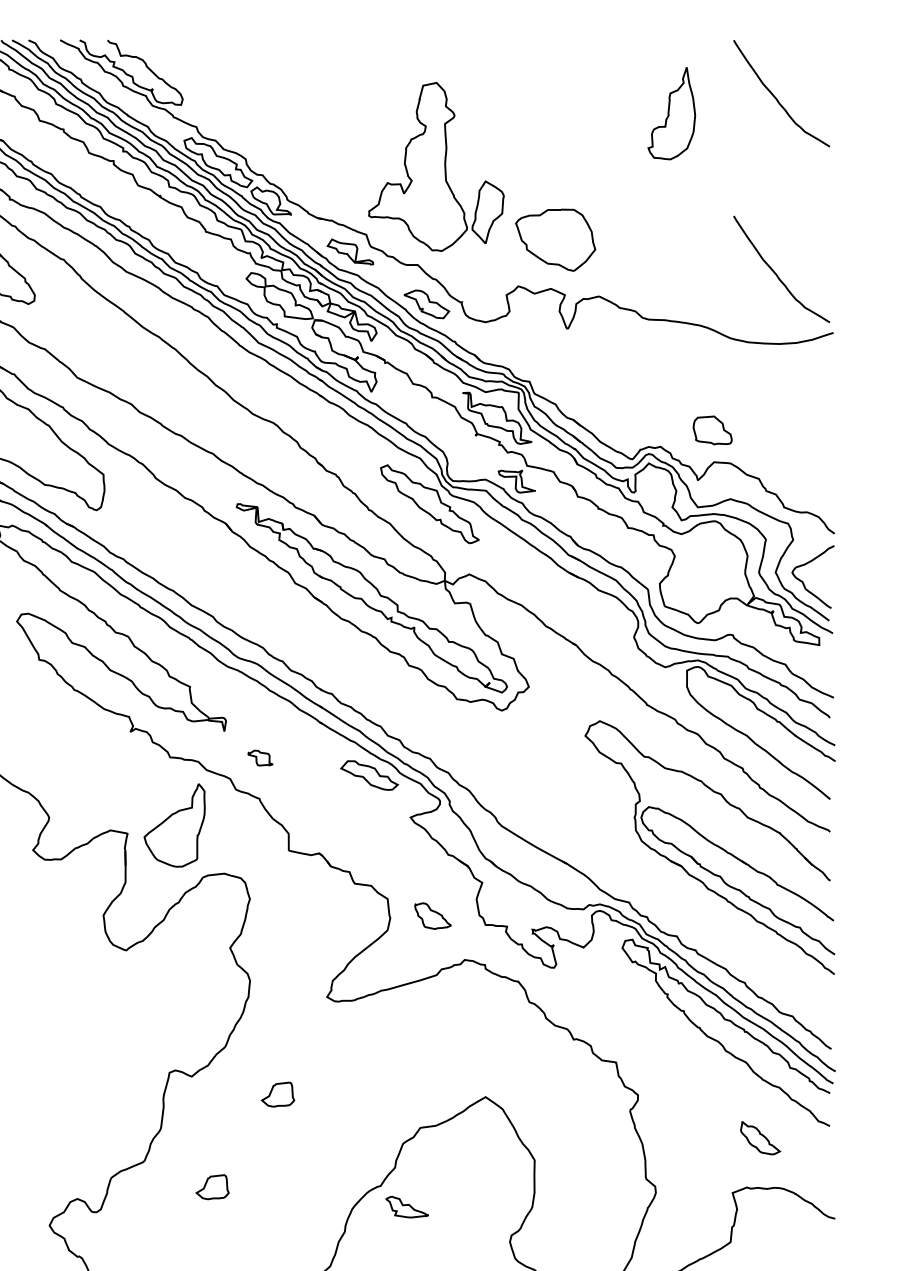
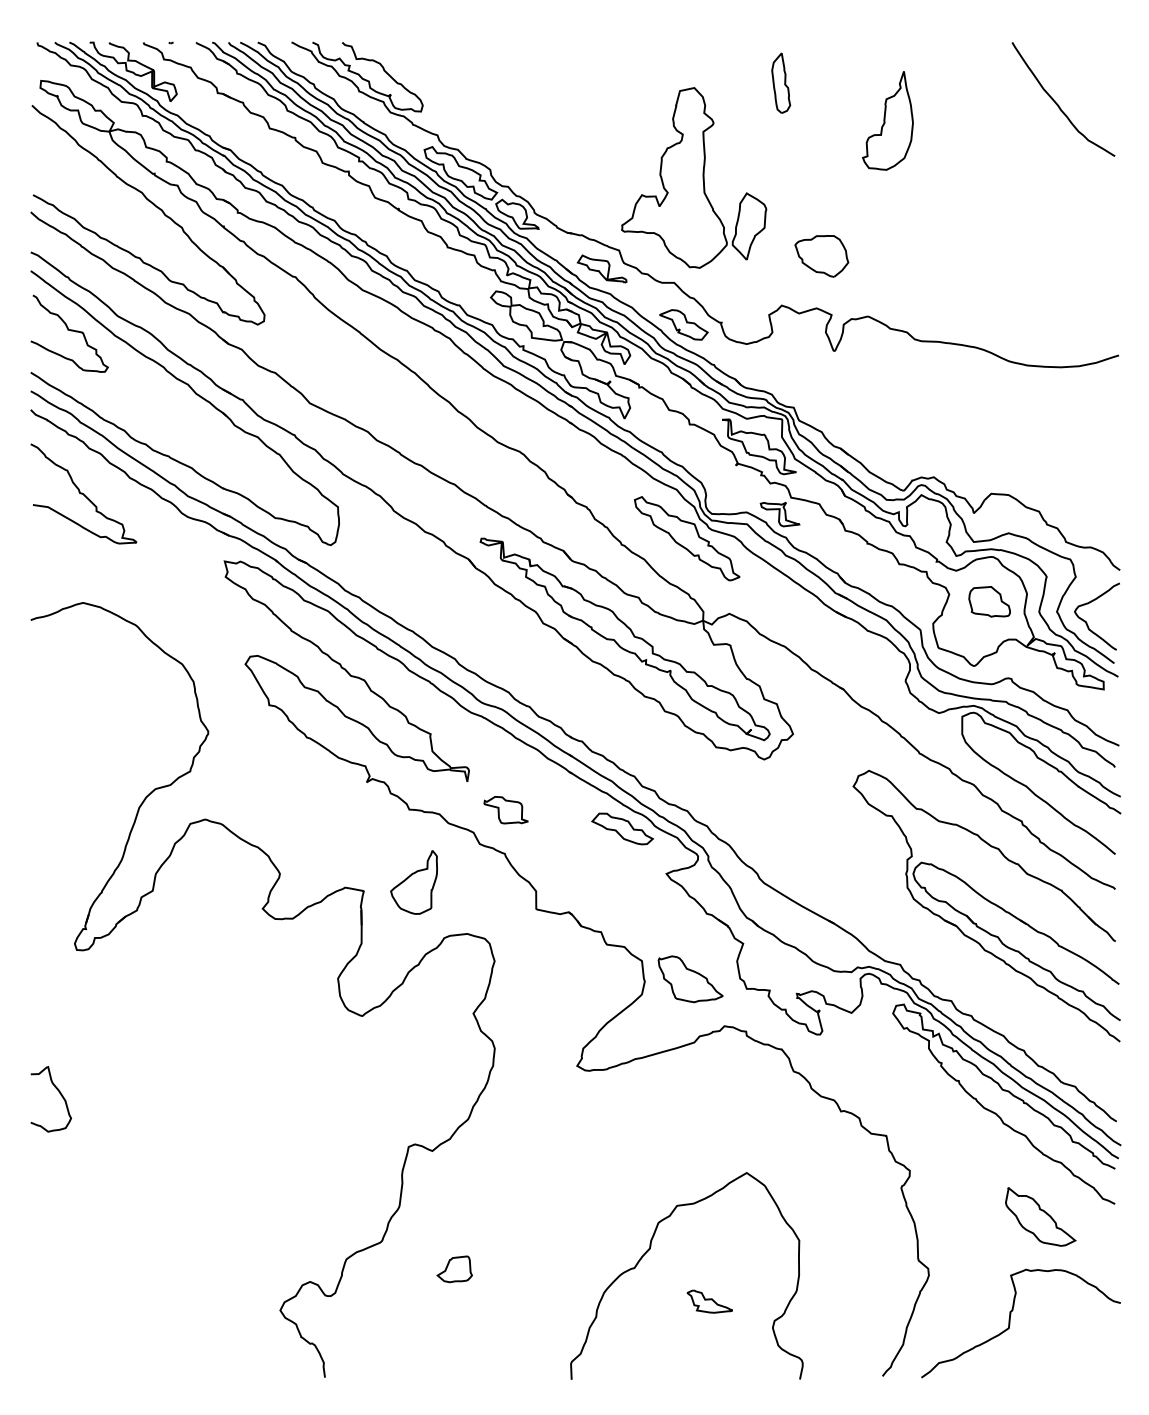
part: (518, 77) -> (781, 82), added
part: (671, 113) -> (887, 120), moved
part: (555, 240) -> (821, 256), size x0.62
curve: (777, 274) -> (1058, 292), removed
part: (712, 430) -> (989, 601), moved
part: (260, 758) -> (505, 810), size x1.67
part: (174, 825) -> (413, 882), size x0.71
part: (433, 916) -> (690, 979), size x1.67
part: (277, 1094) -> (524, 1170), removed
part: (760, 1137) -> (1040, 1216), size x1.67
part: (406, 1206) -> (709, 1301), moved

